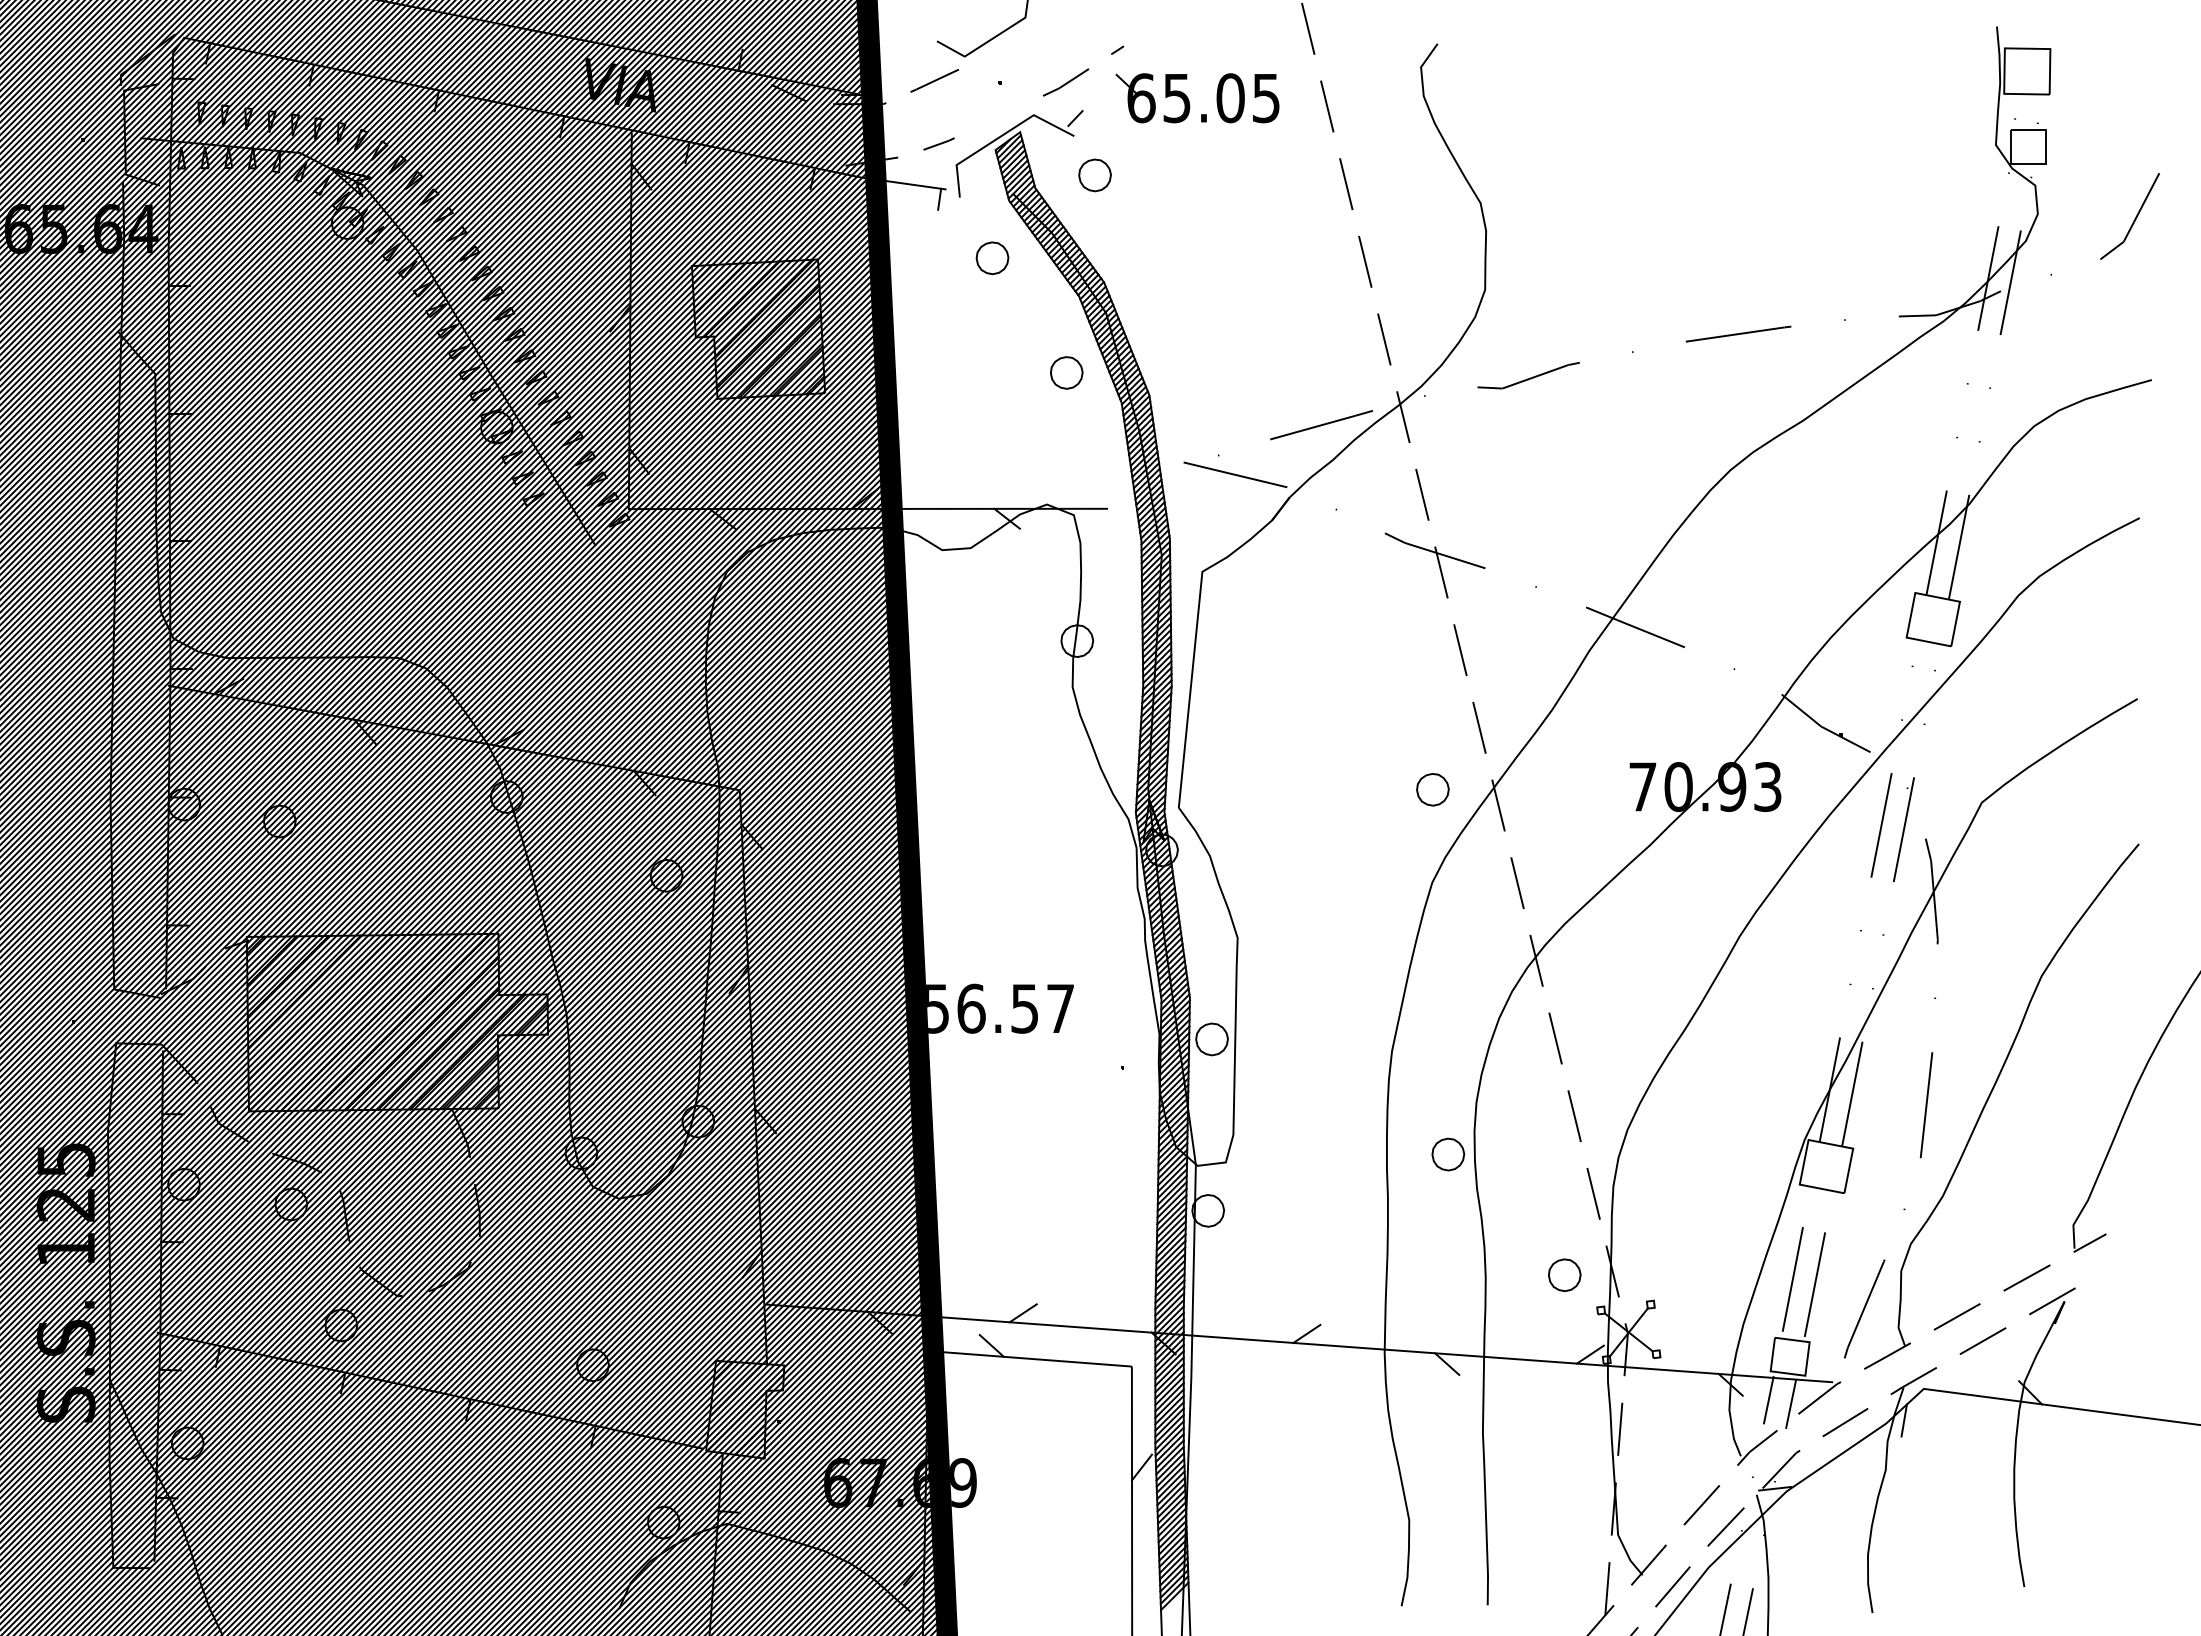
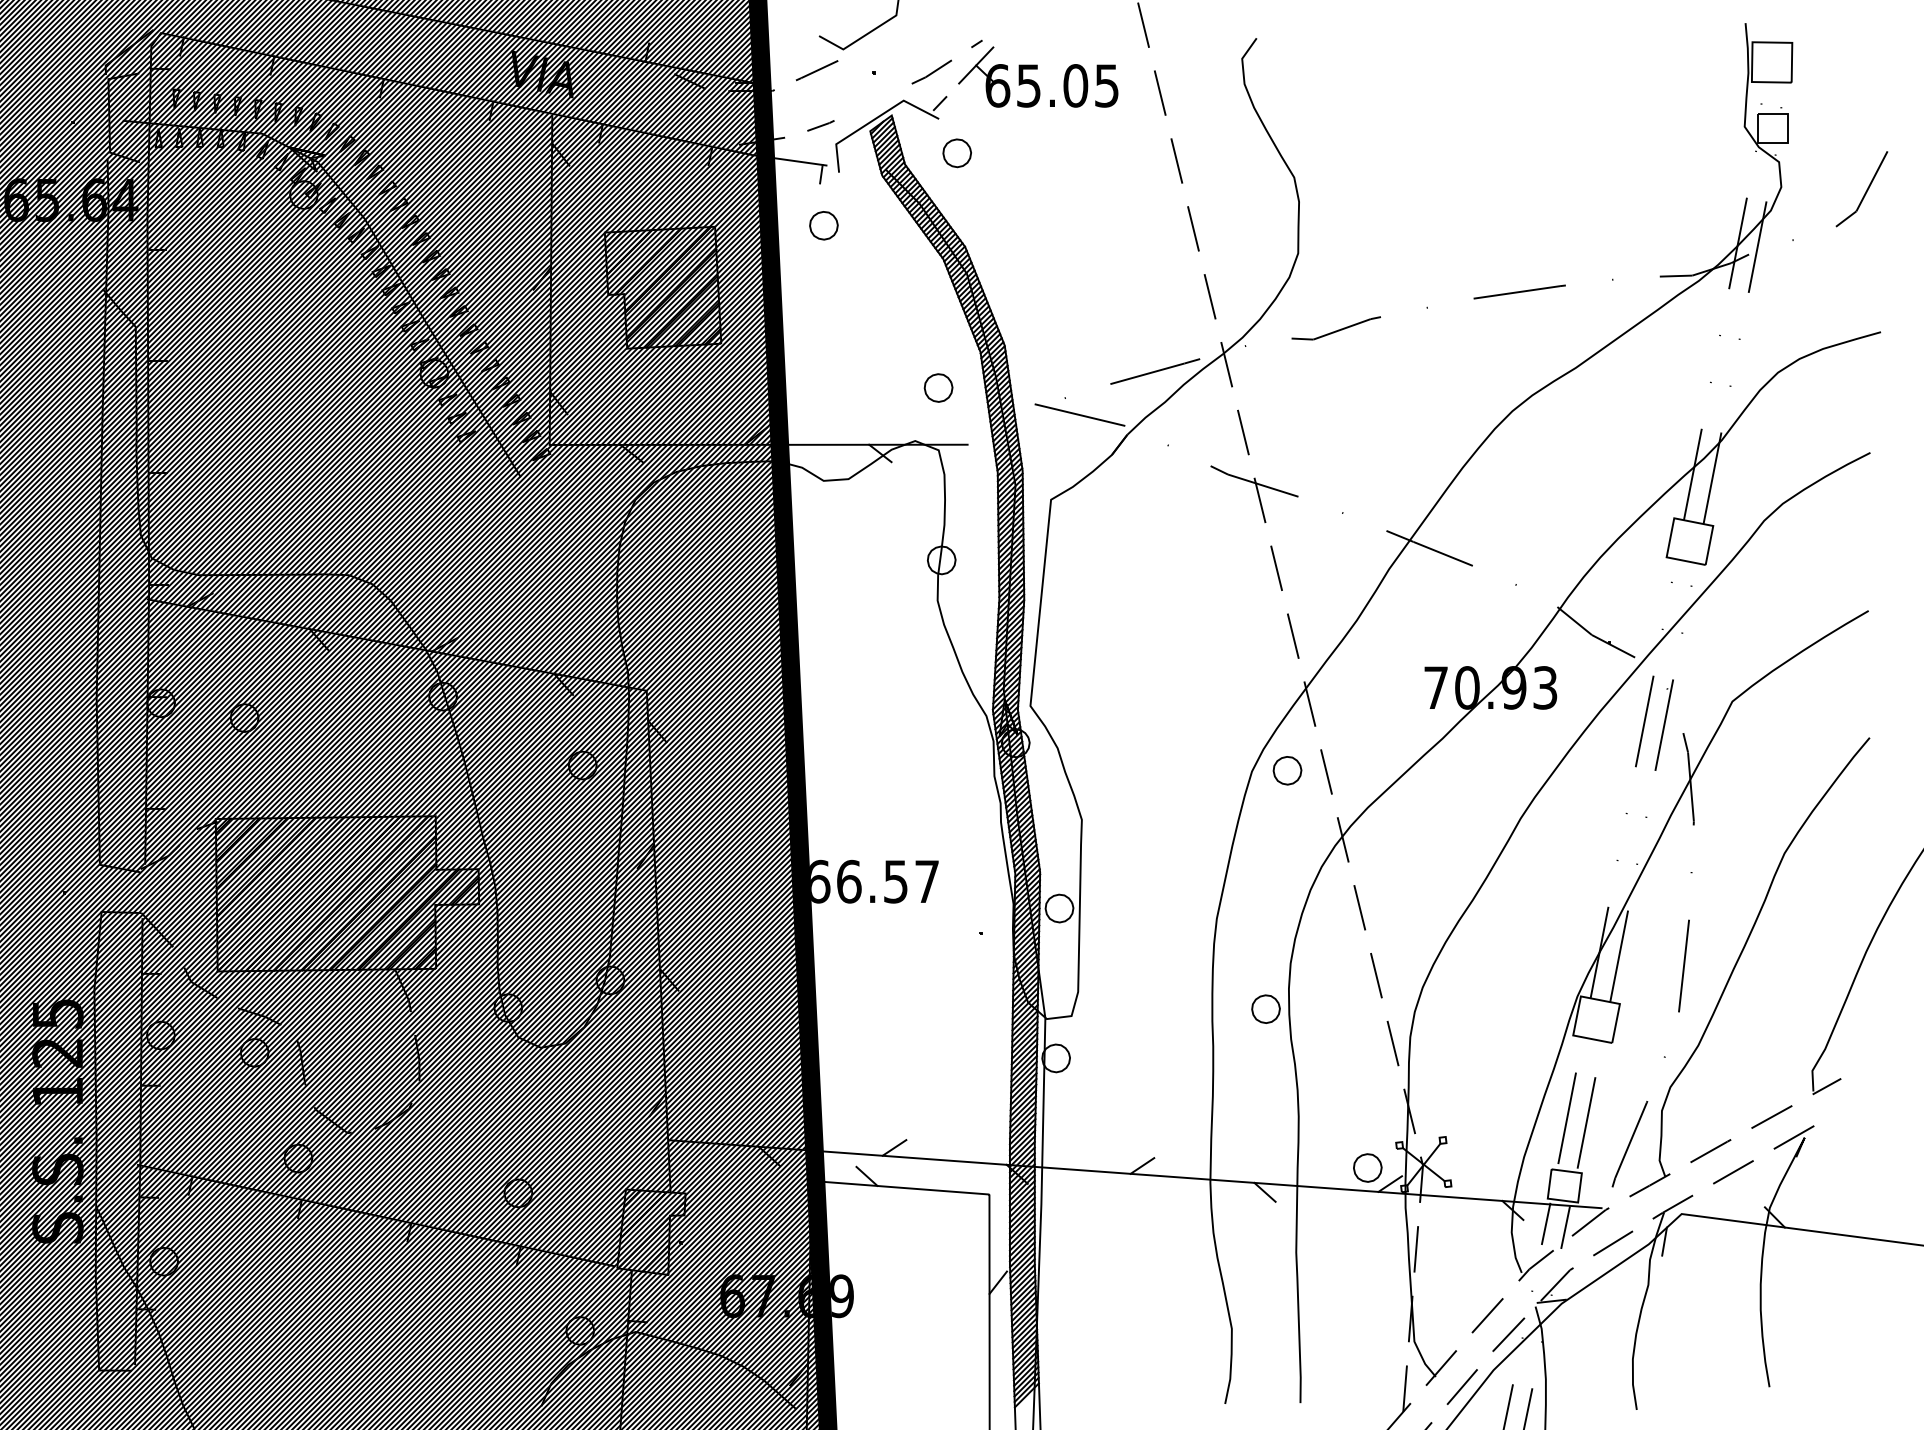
line: (1116, 74) -> (975, 65), added
part: (992, 258) -> (823, 225), moved
part: (1066, 372) -> (938, 387), moved
part: (1432, 789) -> (1287, 770), moved
text: (938, 1008) -> (820, 881), 56.57 -> 66.57
part: (1564, 1274) -> (1367, 1167), moved

